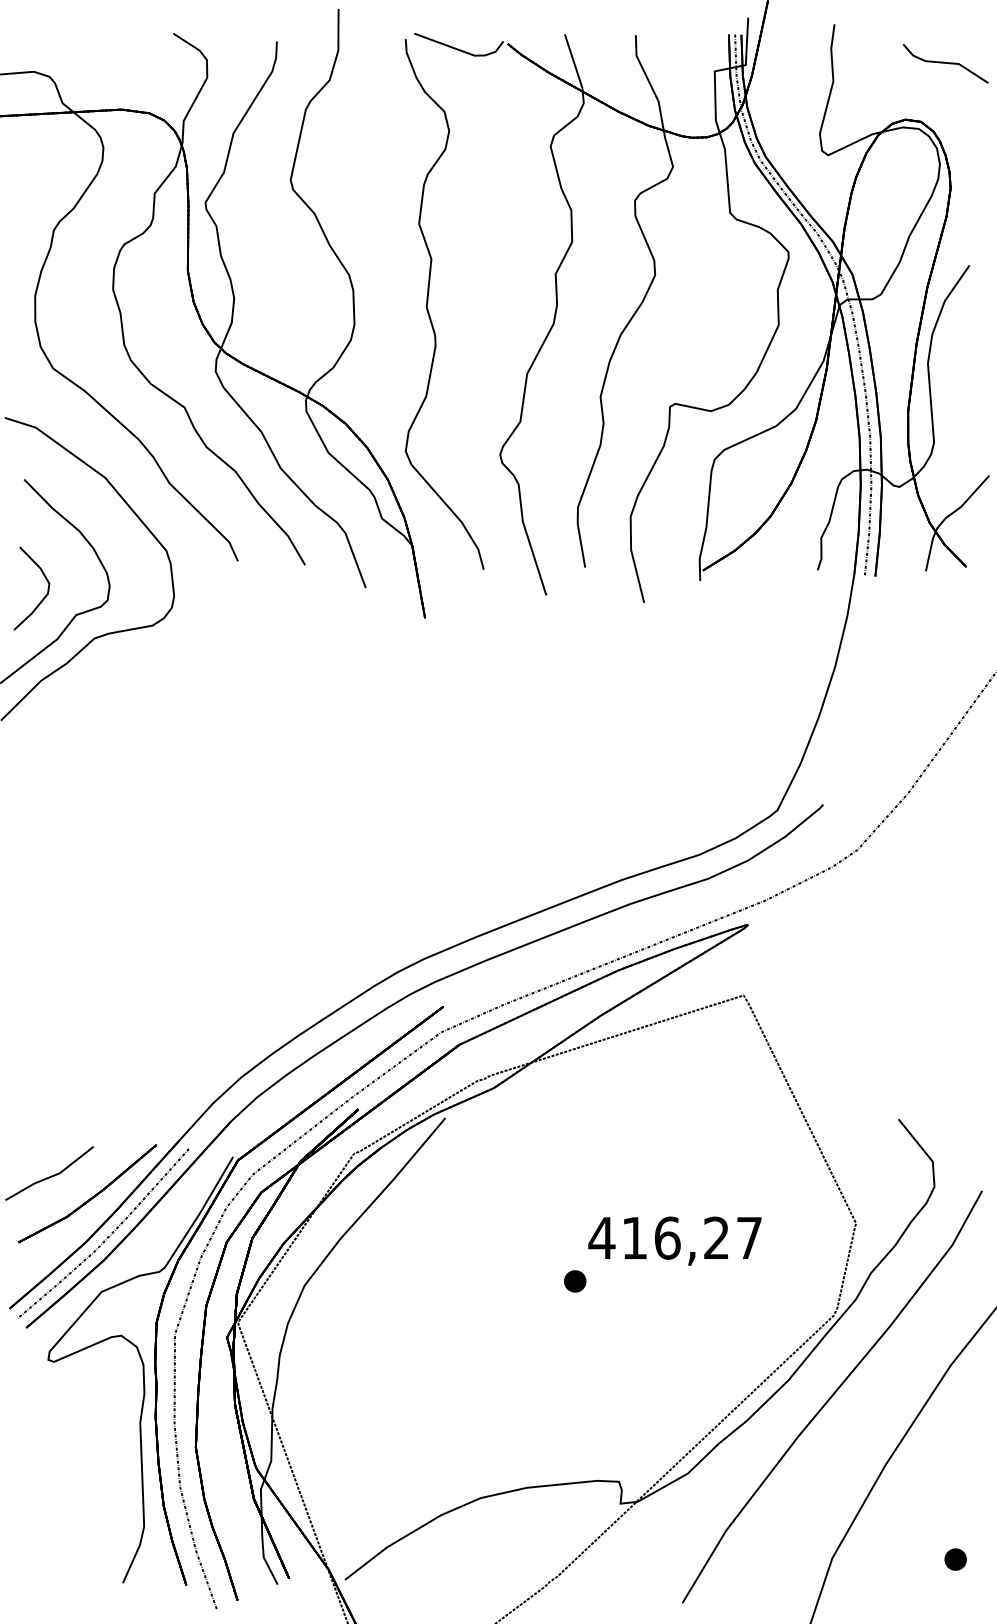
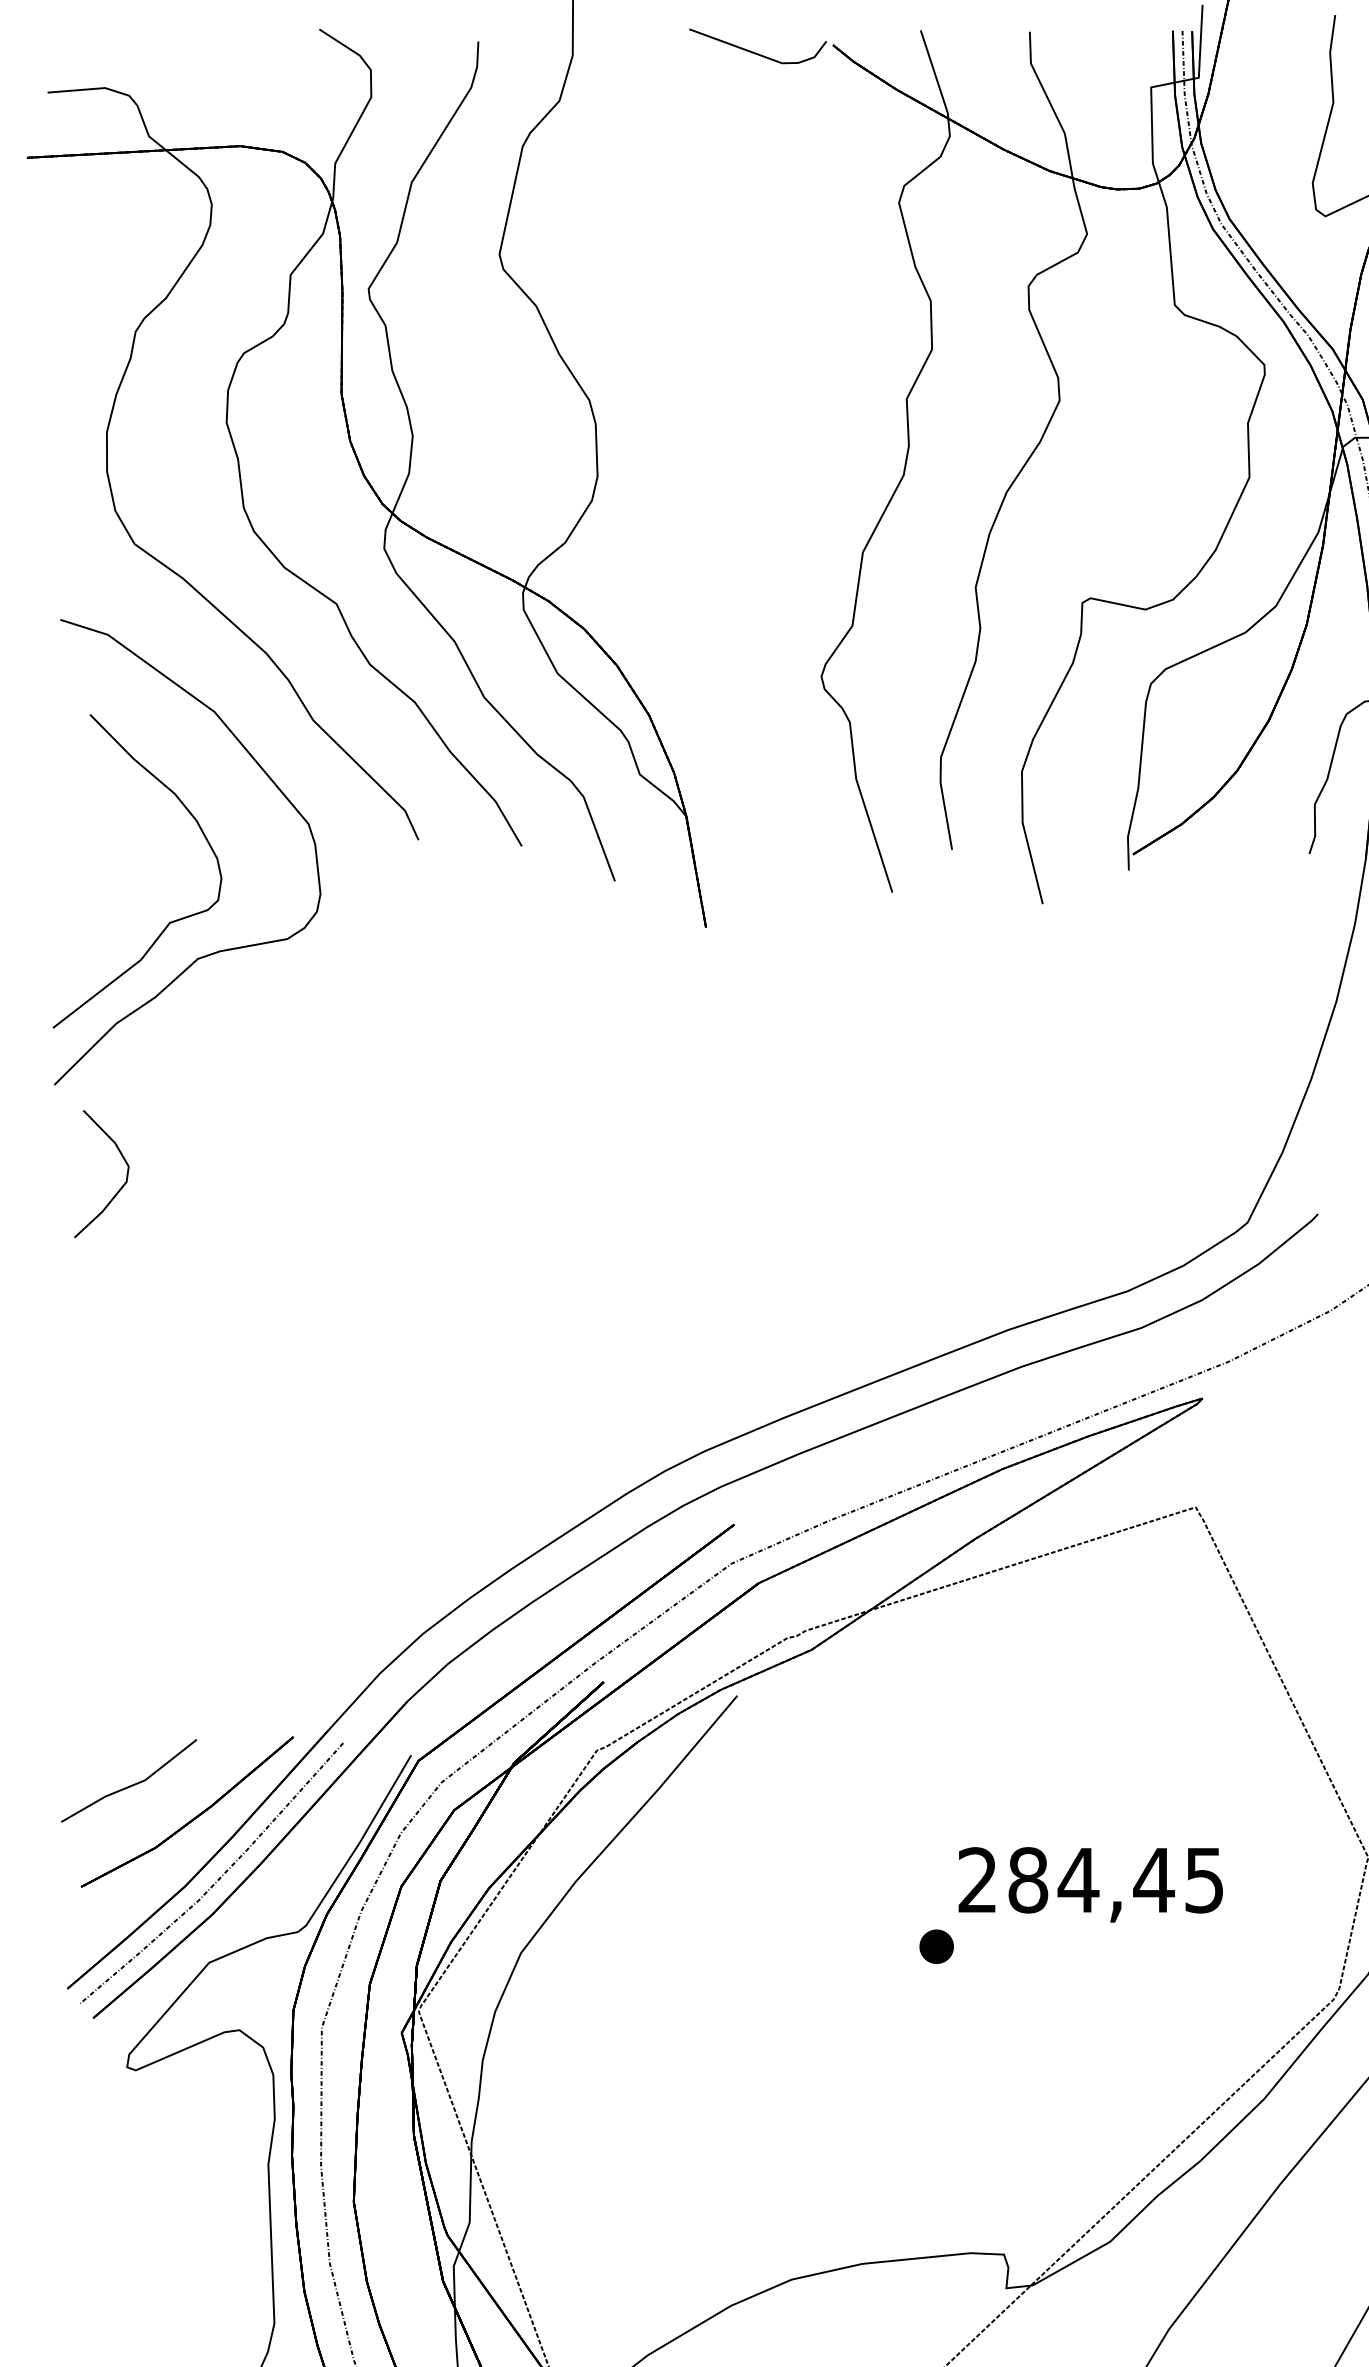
curve: (428, 302) -> (711, 442), removed
curve: (42, 598) -> (118, 1189), moved
text: (674, 1237) -> (1089, 1879), 416,27 -> 284,45

